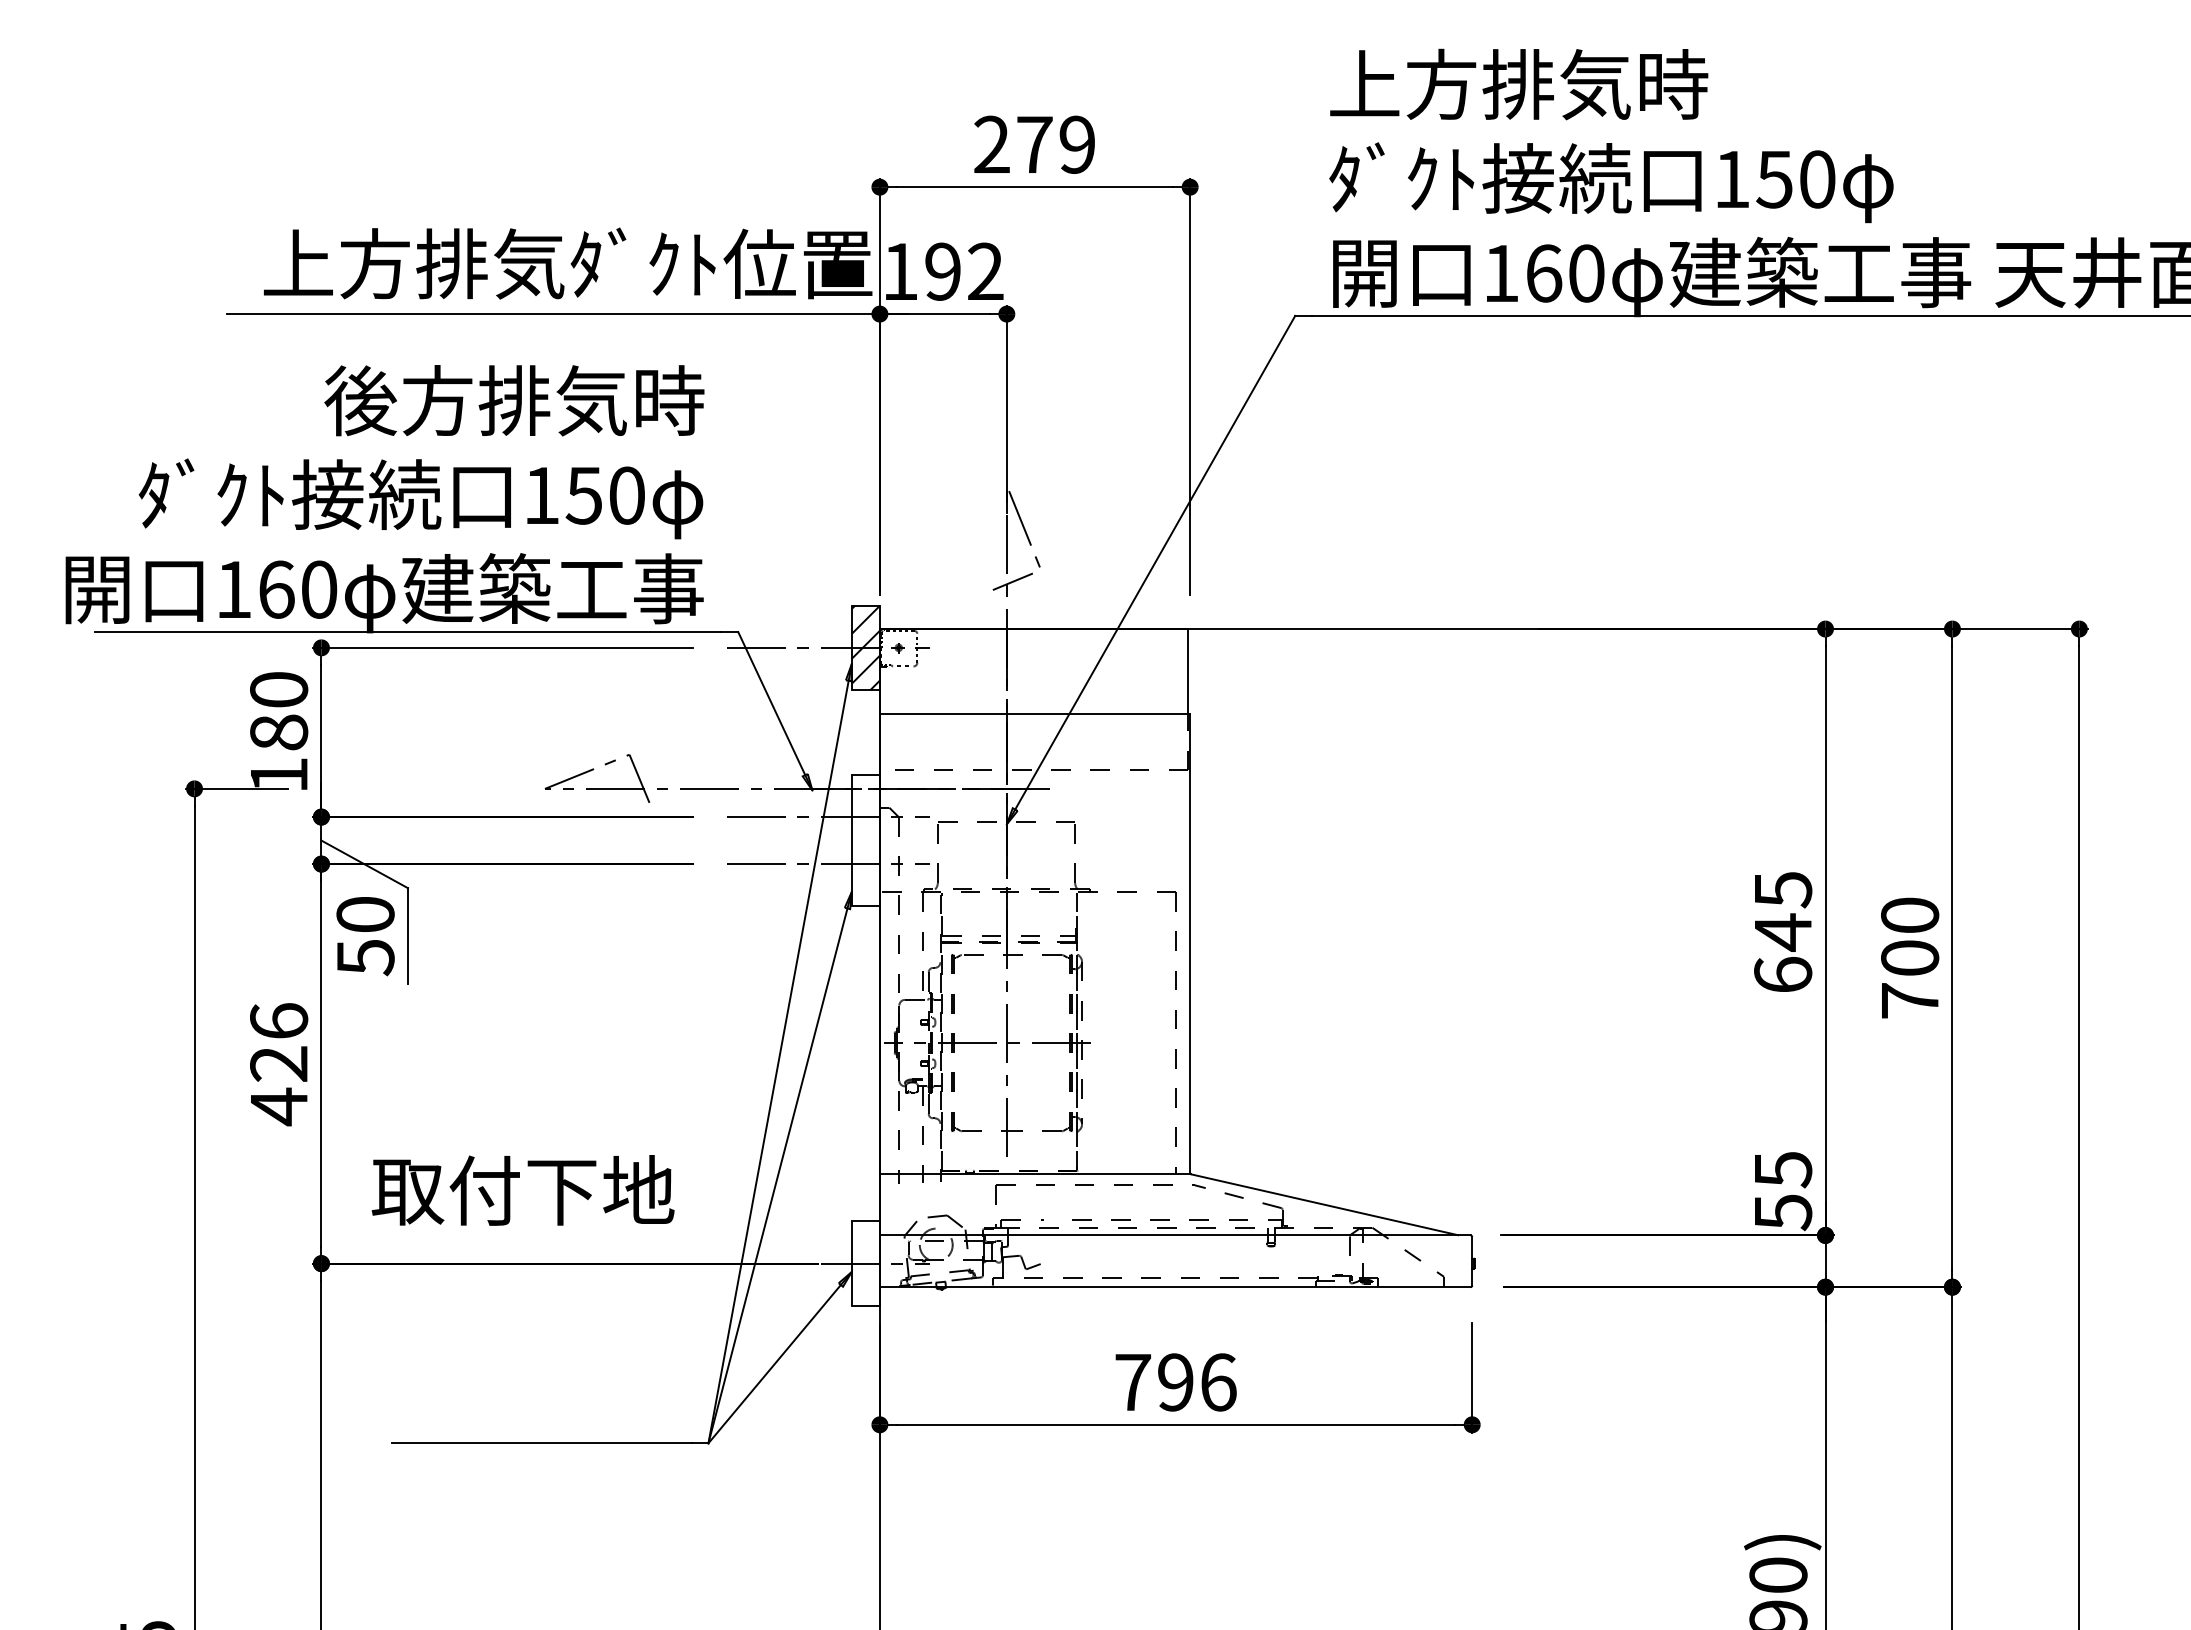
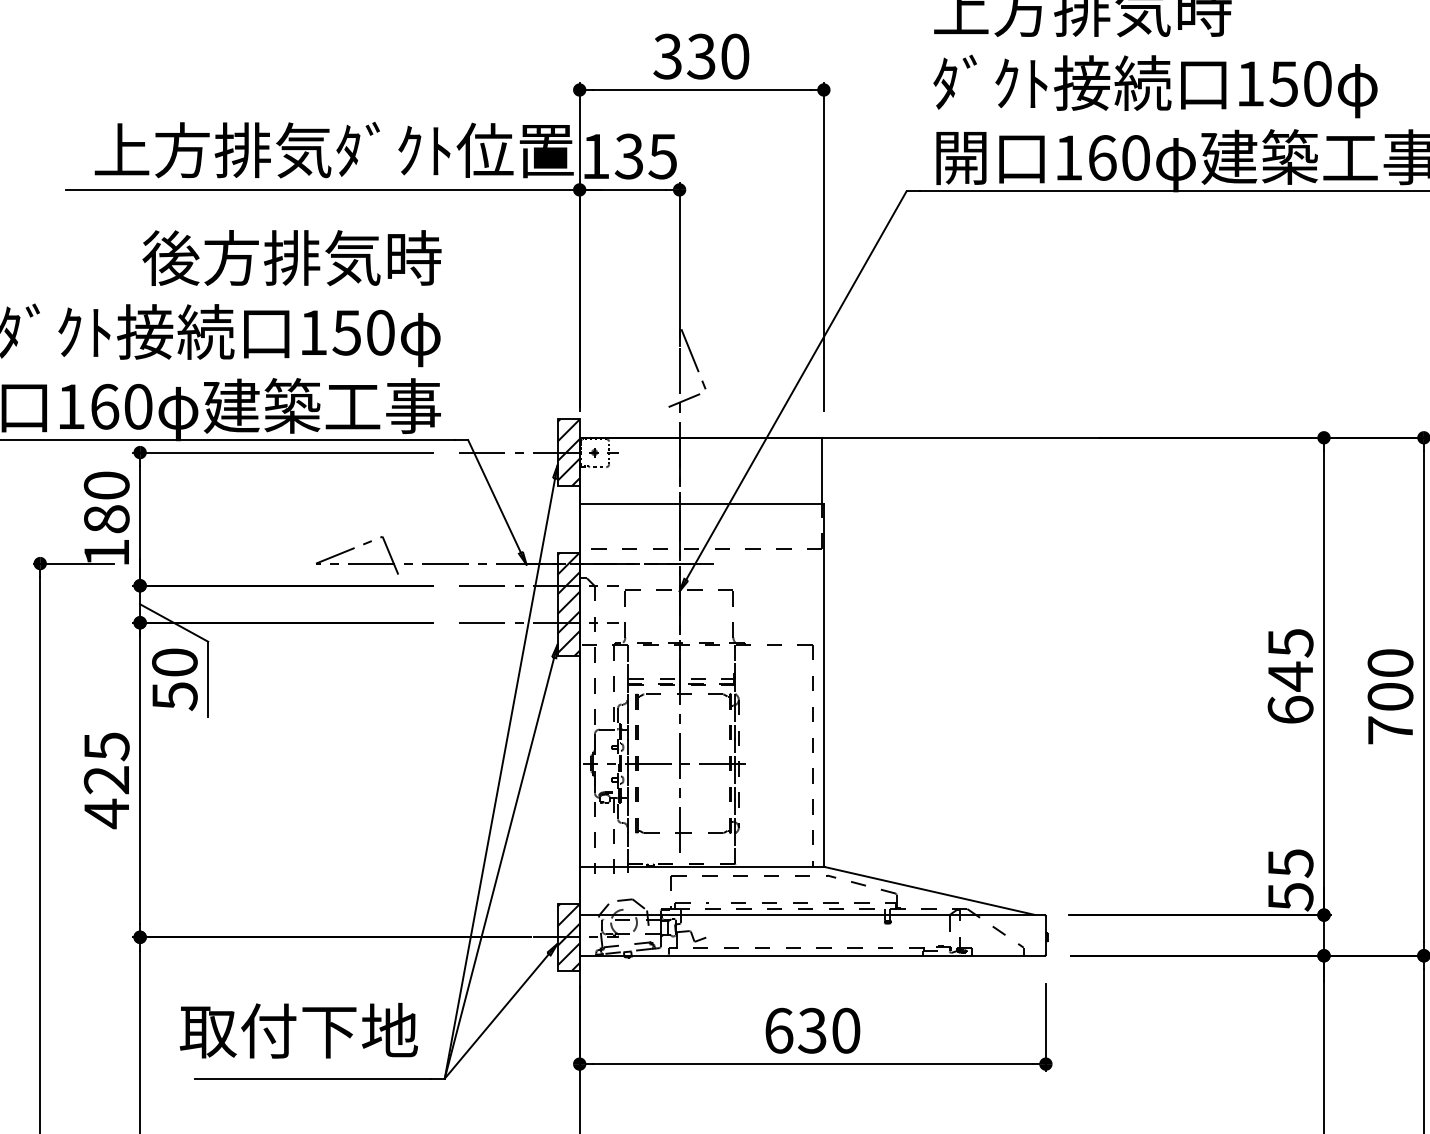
text: (1034, 144) -> (701, 56), 279 -> 330
text: (963, 271) -> (645, 156), 192 -> 135
hatch: (865, 840) -> (568, 604), added
text: (279, 1021) -> (107, 746), 426 -> 425
text: (522, 1190) -> (298, 1030), moved
hatch: (865, 1263) -> (568, 937), added
text: (1175, 1382) -> (812, 1030), 796 -> 630

